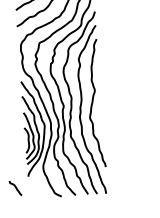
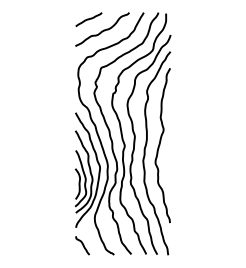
curve: (15, 188) -> (82, 245), moved

